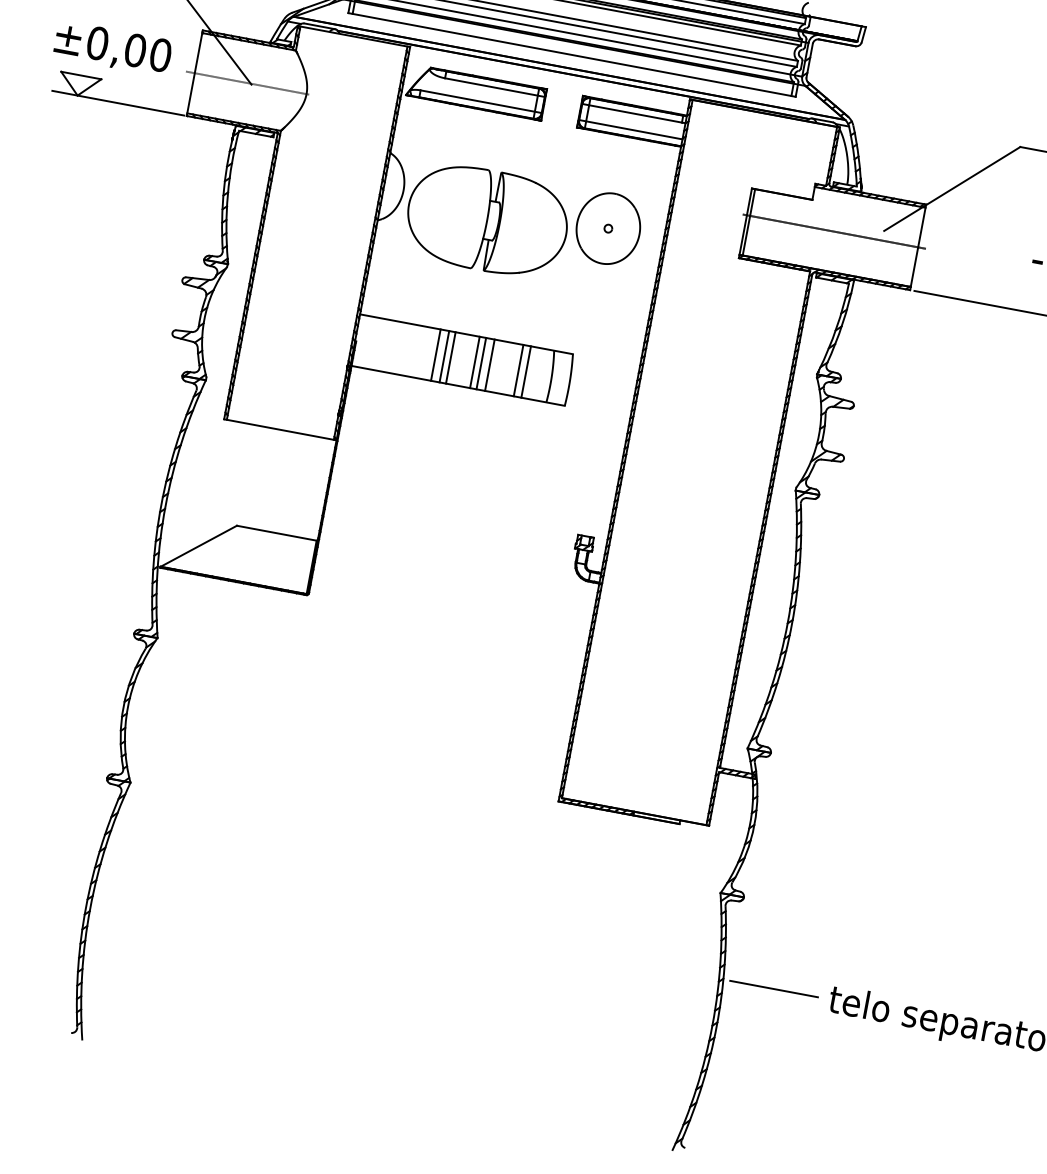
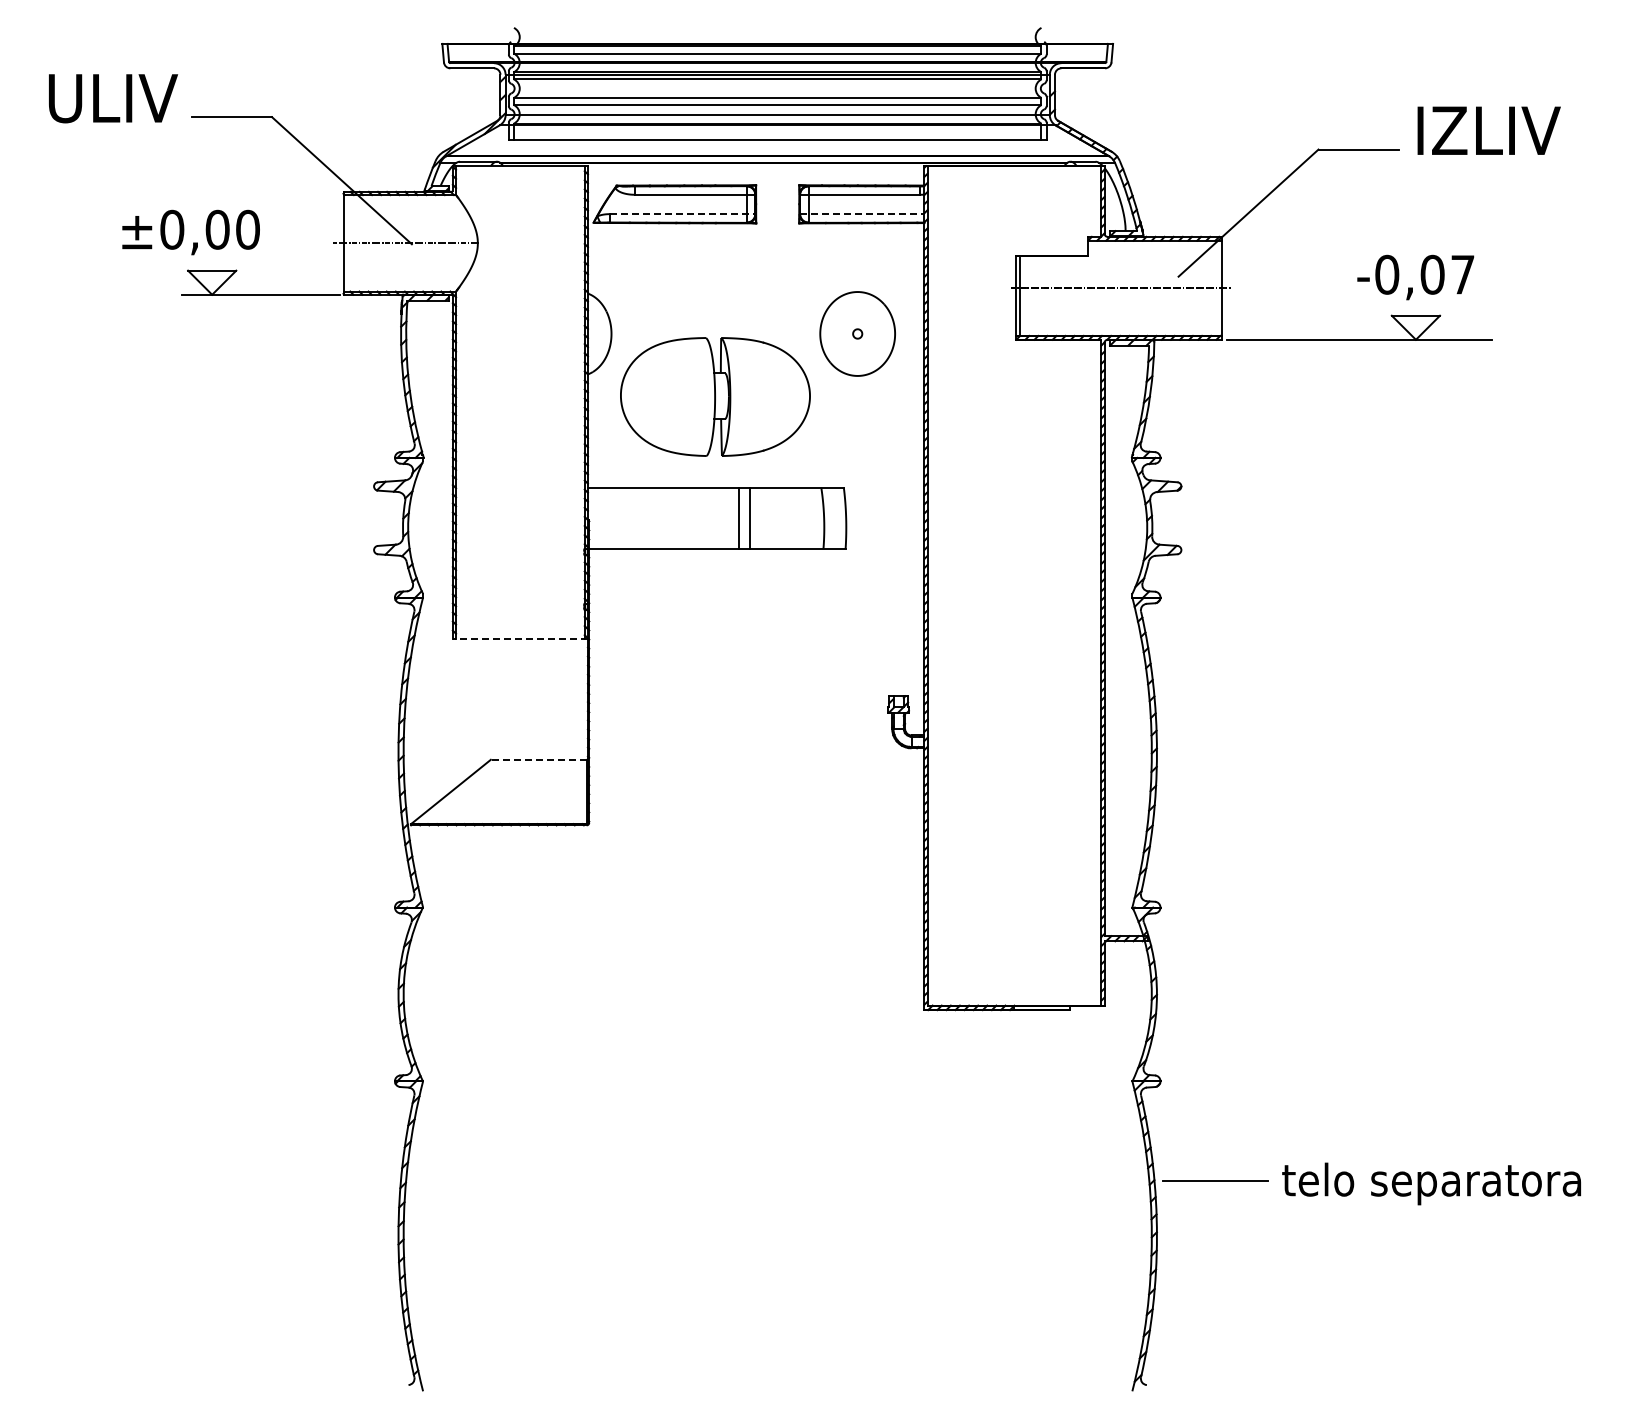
text: (112, 48) -> (190, 232), moved
line: (481, 102) -> (682, 214), solid -> dashed
line: (630, 130) -> (862, 214), solid -> dashed
part: (487, 220) -> (715, 396), moved
line: (435, 355) -> (684, 518), removed
line: (444, 356) -> (695, 518), removed
line: (450, 357) -> (702, 518), removed
line: (474, 362) -> (731, 518), removed
line: (518, 370) -> (784, 518), removed
line: (526, 372) -> (793, 518), removed
line: (280, 429) -> (520, 638), solid -> dashed
line: (276, 532) -> (538, 759), solid -> dashed

